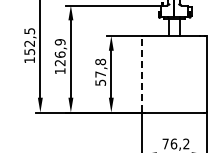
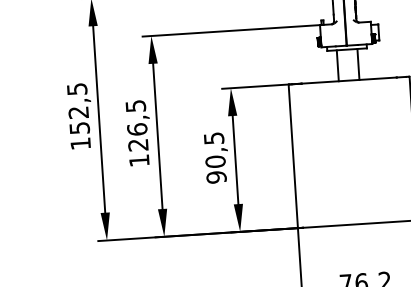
text: (59, 42) -> (134, 106), 126,9 -> 126,5
text: (100, 72) -> (215, 158), 57,8 -> 90,5
line: (142, 73) -> (293, 154), dashed -> solid

